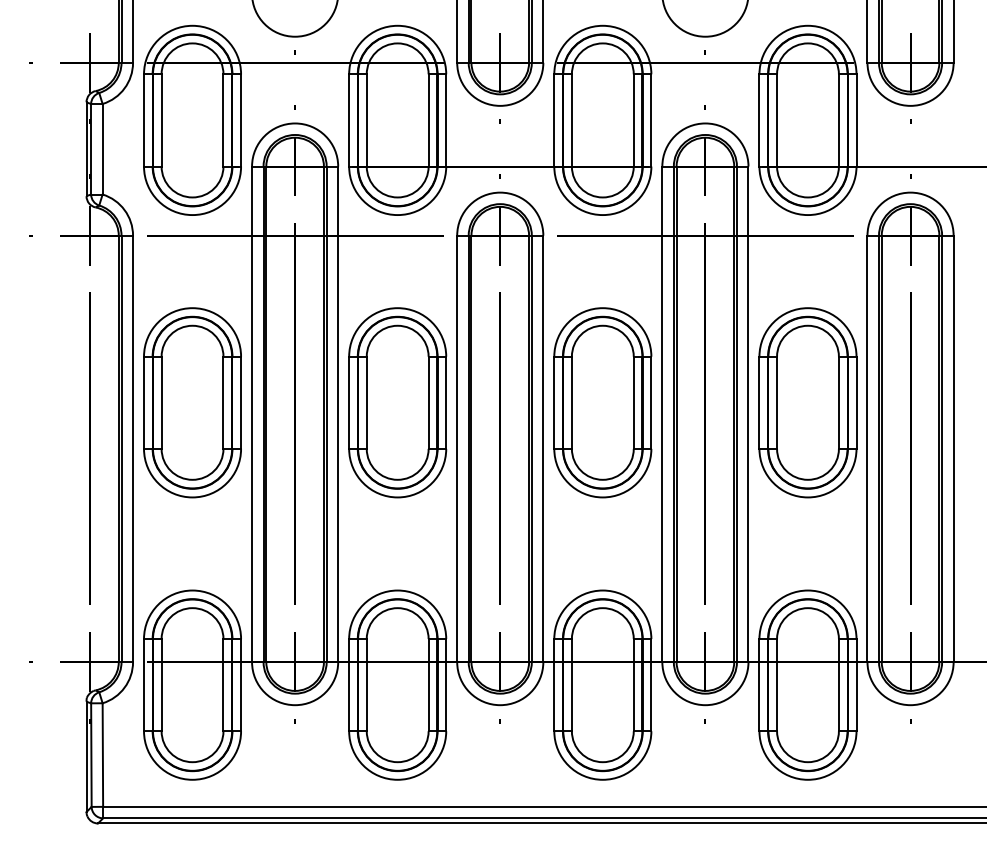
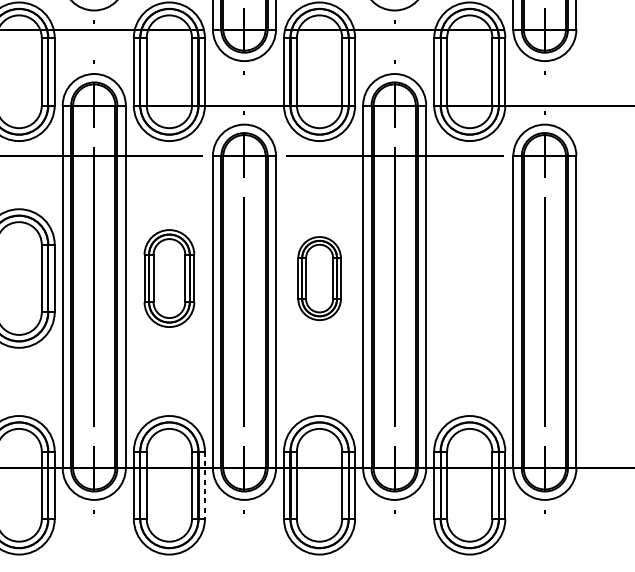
part: (397, 402) -> (169, 278), size x0.7
part: (602, 402) -> (319, 278), size x0.6
part: (807, 402) -> (469, 278), removed
line: (446, 685) -> (205, 485), solid -> dashed

